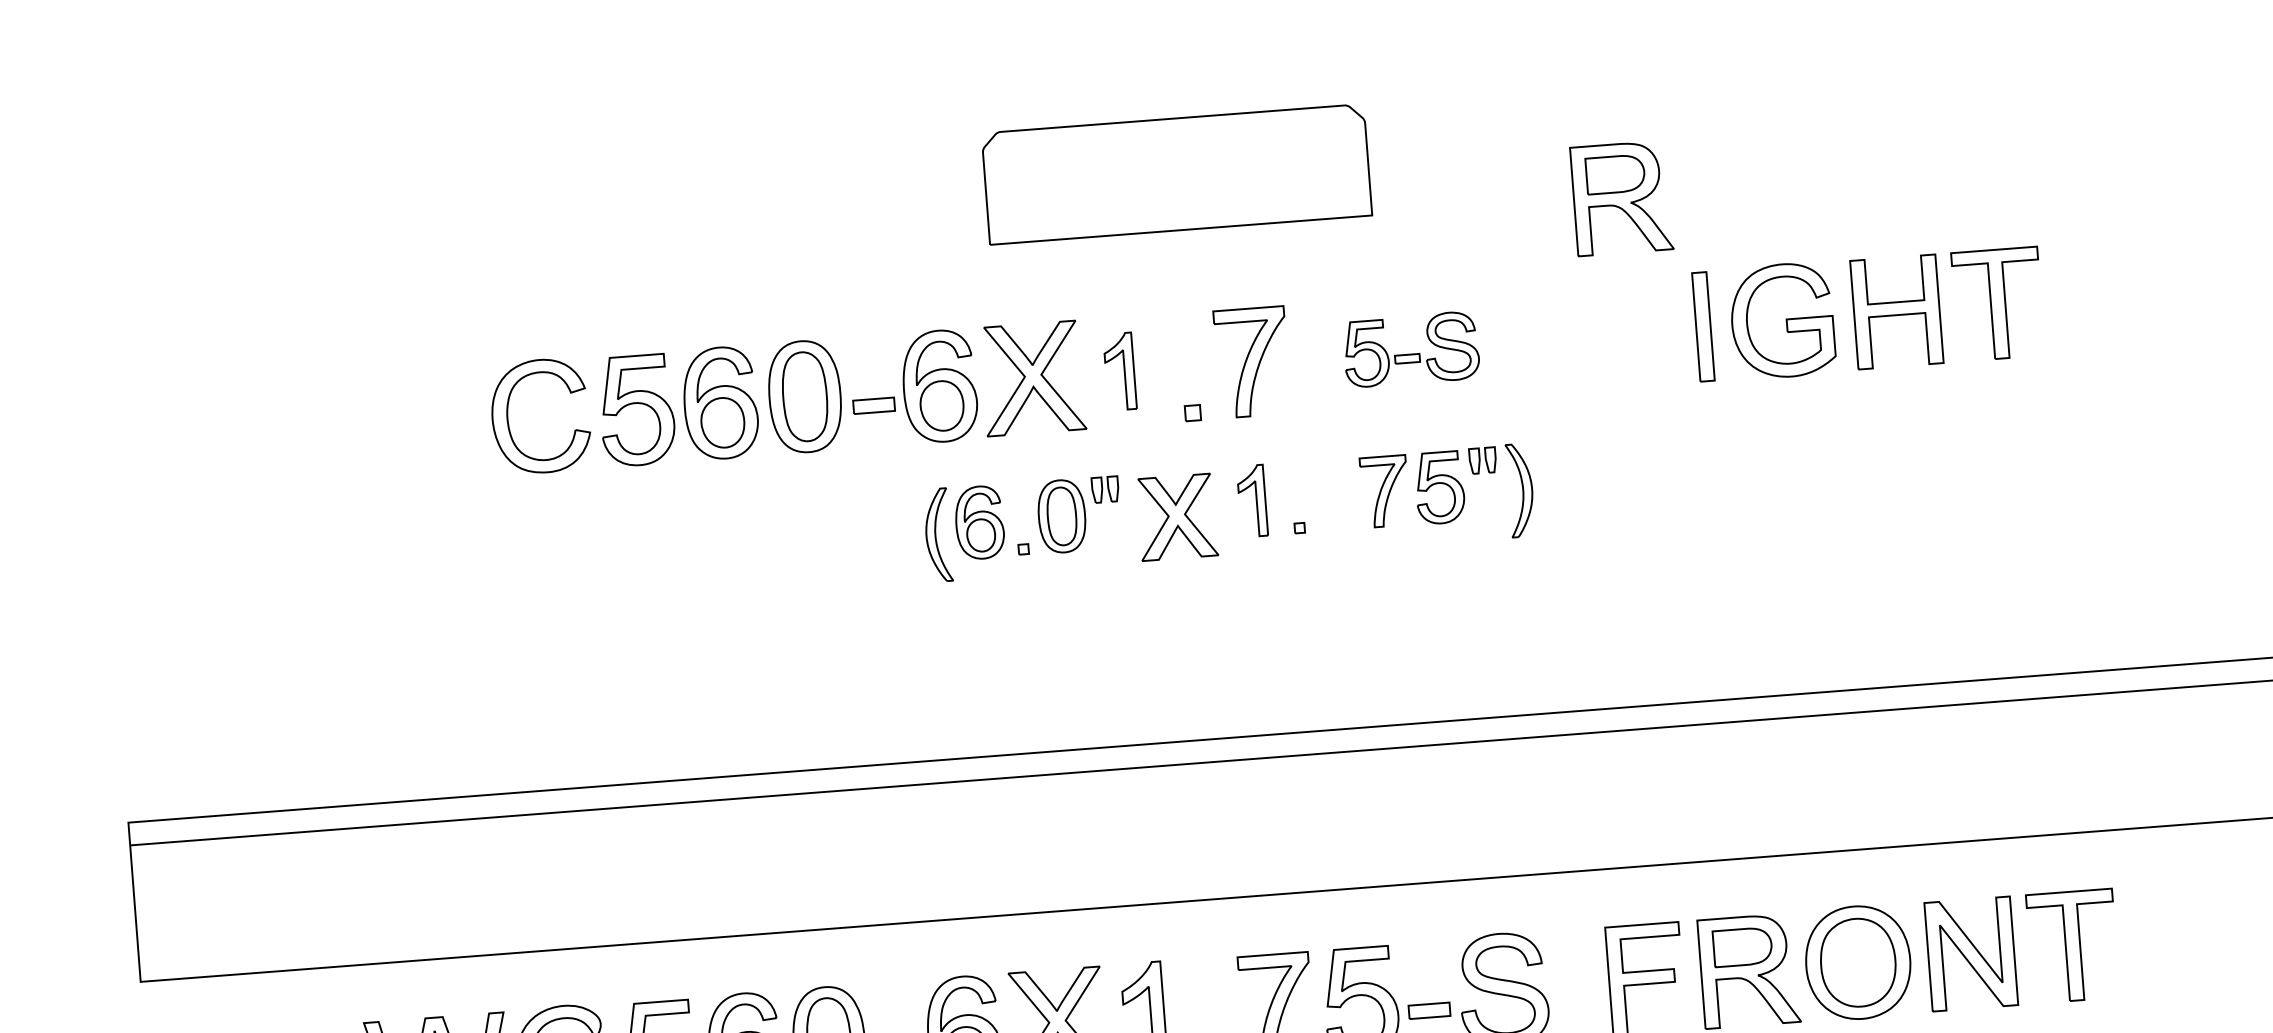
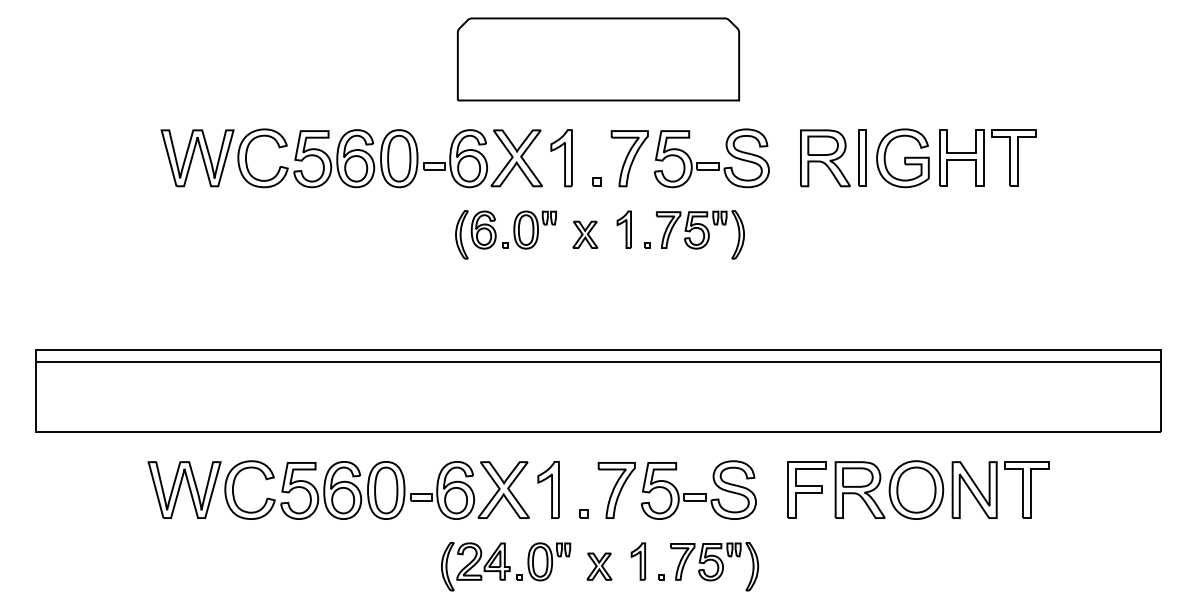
part: (1176, 174) -> (598, 59), size x1.43
part: (1621, 198) -> (825, 158), moved
part: (1410, 349) -> (711, 158), size x1.67
part: (1119, 372) -> (561, 158), size x1.43
part: (413, 426) -> (197, 158), added
part: (1447, 495) -> (700, 234), moved
part: (1177, 516) -> (585, 234), size x0.62

